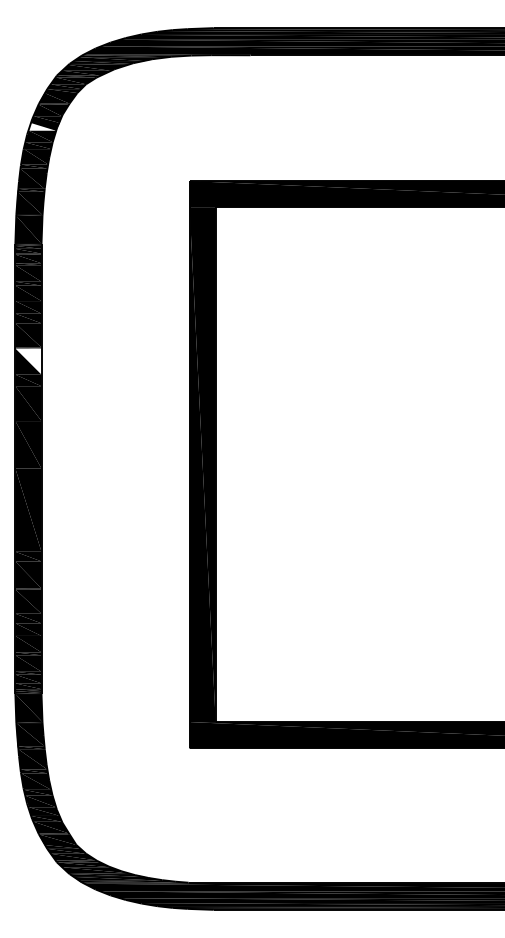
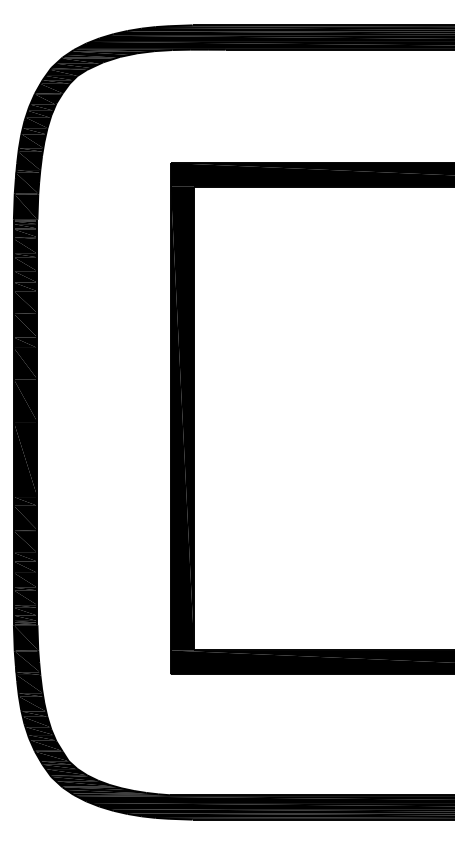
fill: (42, 126) -> (38, 113), added
fill: (28, 361) -> (25, 325), added

